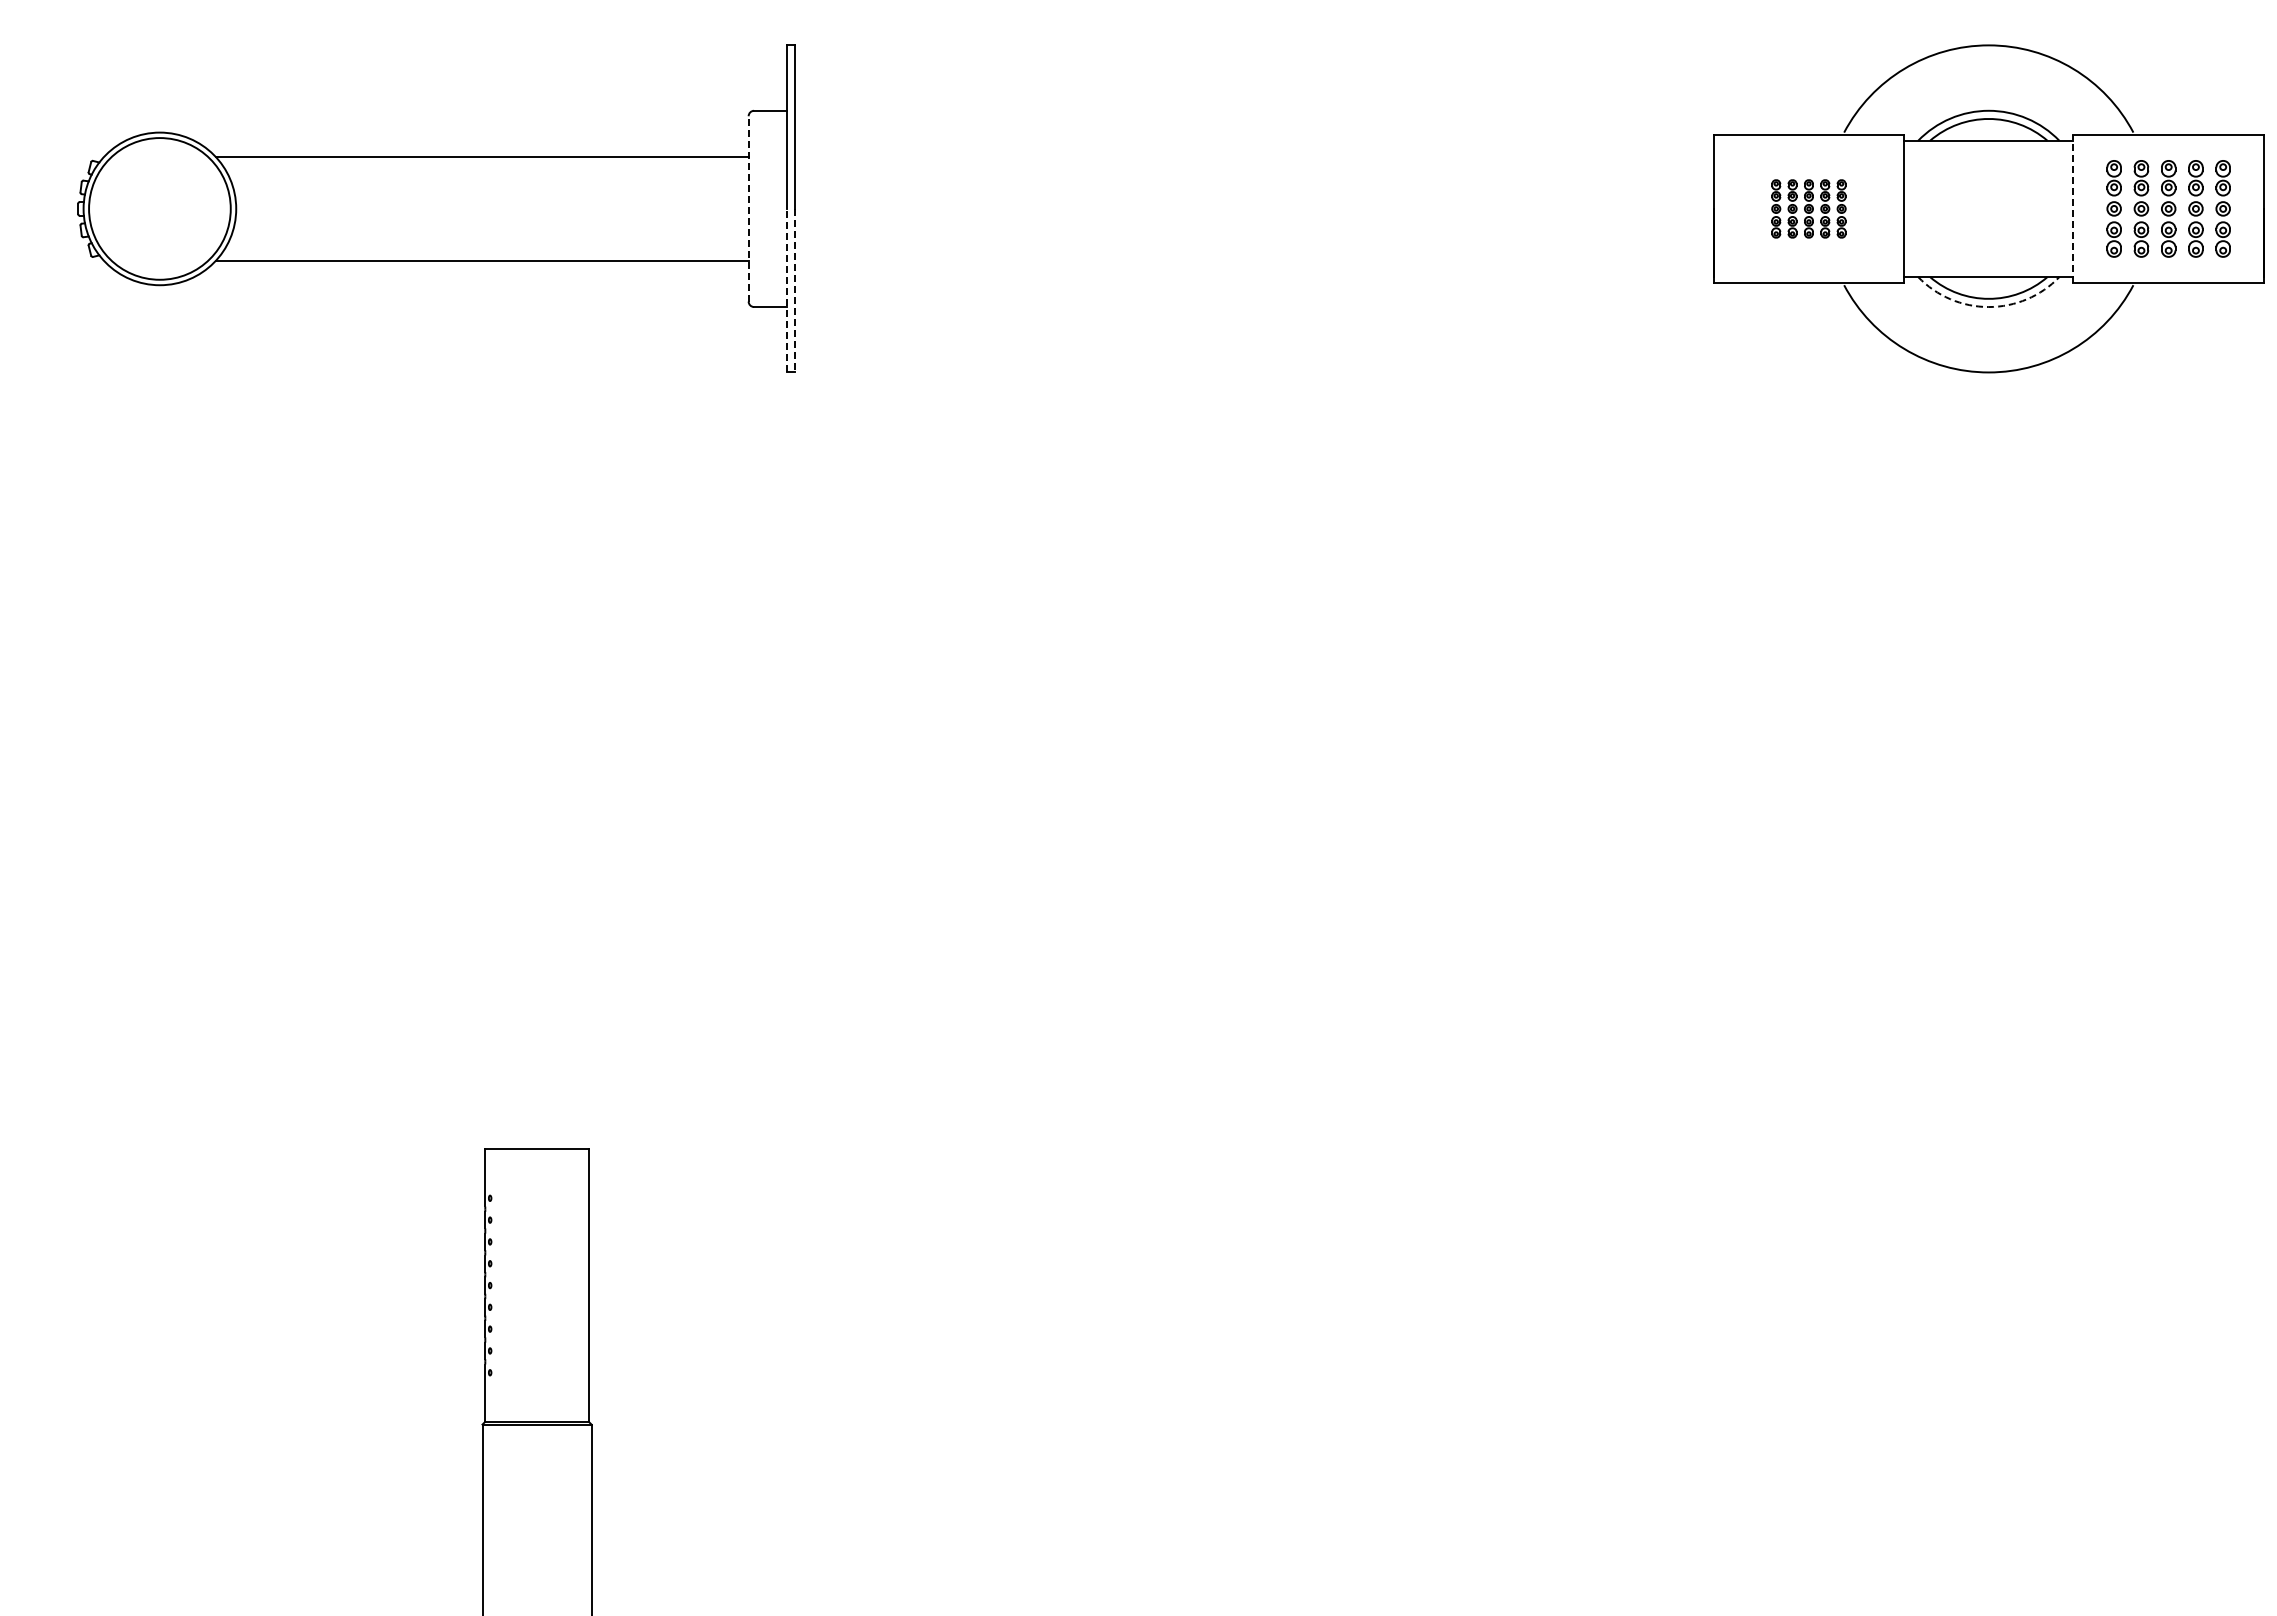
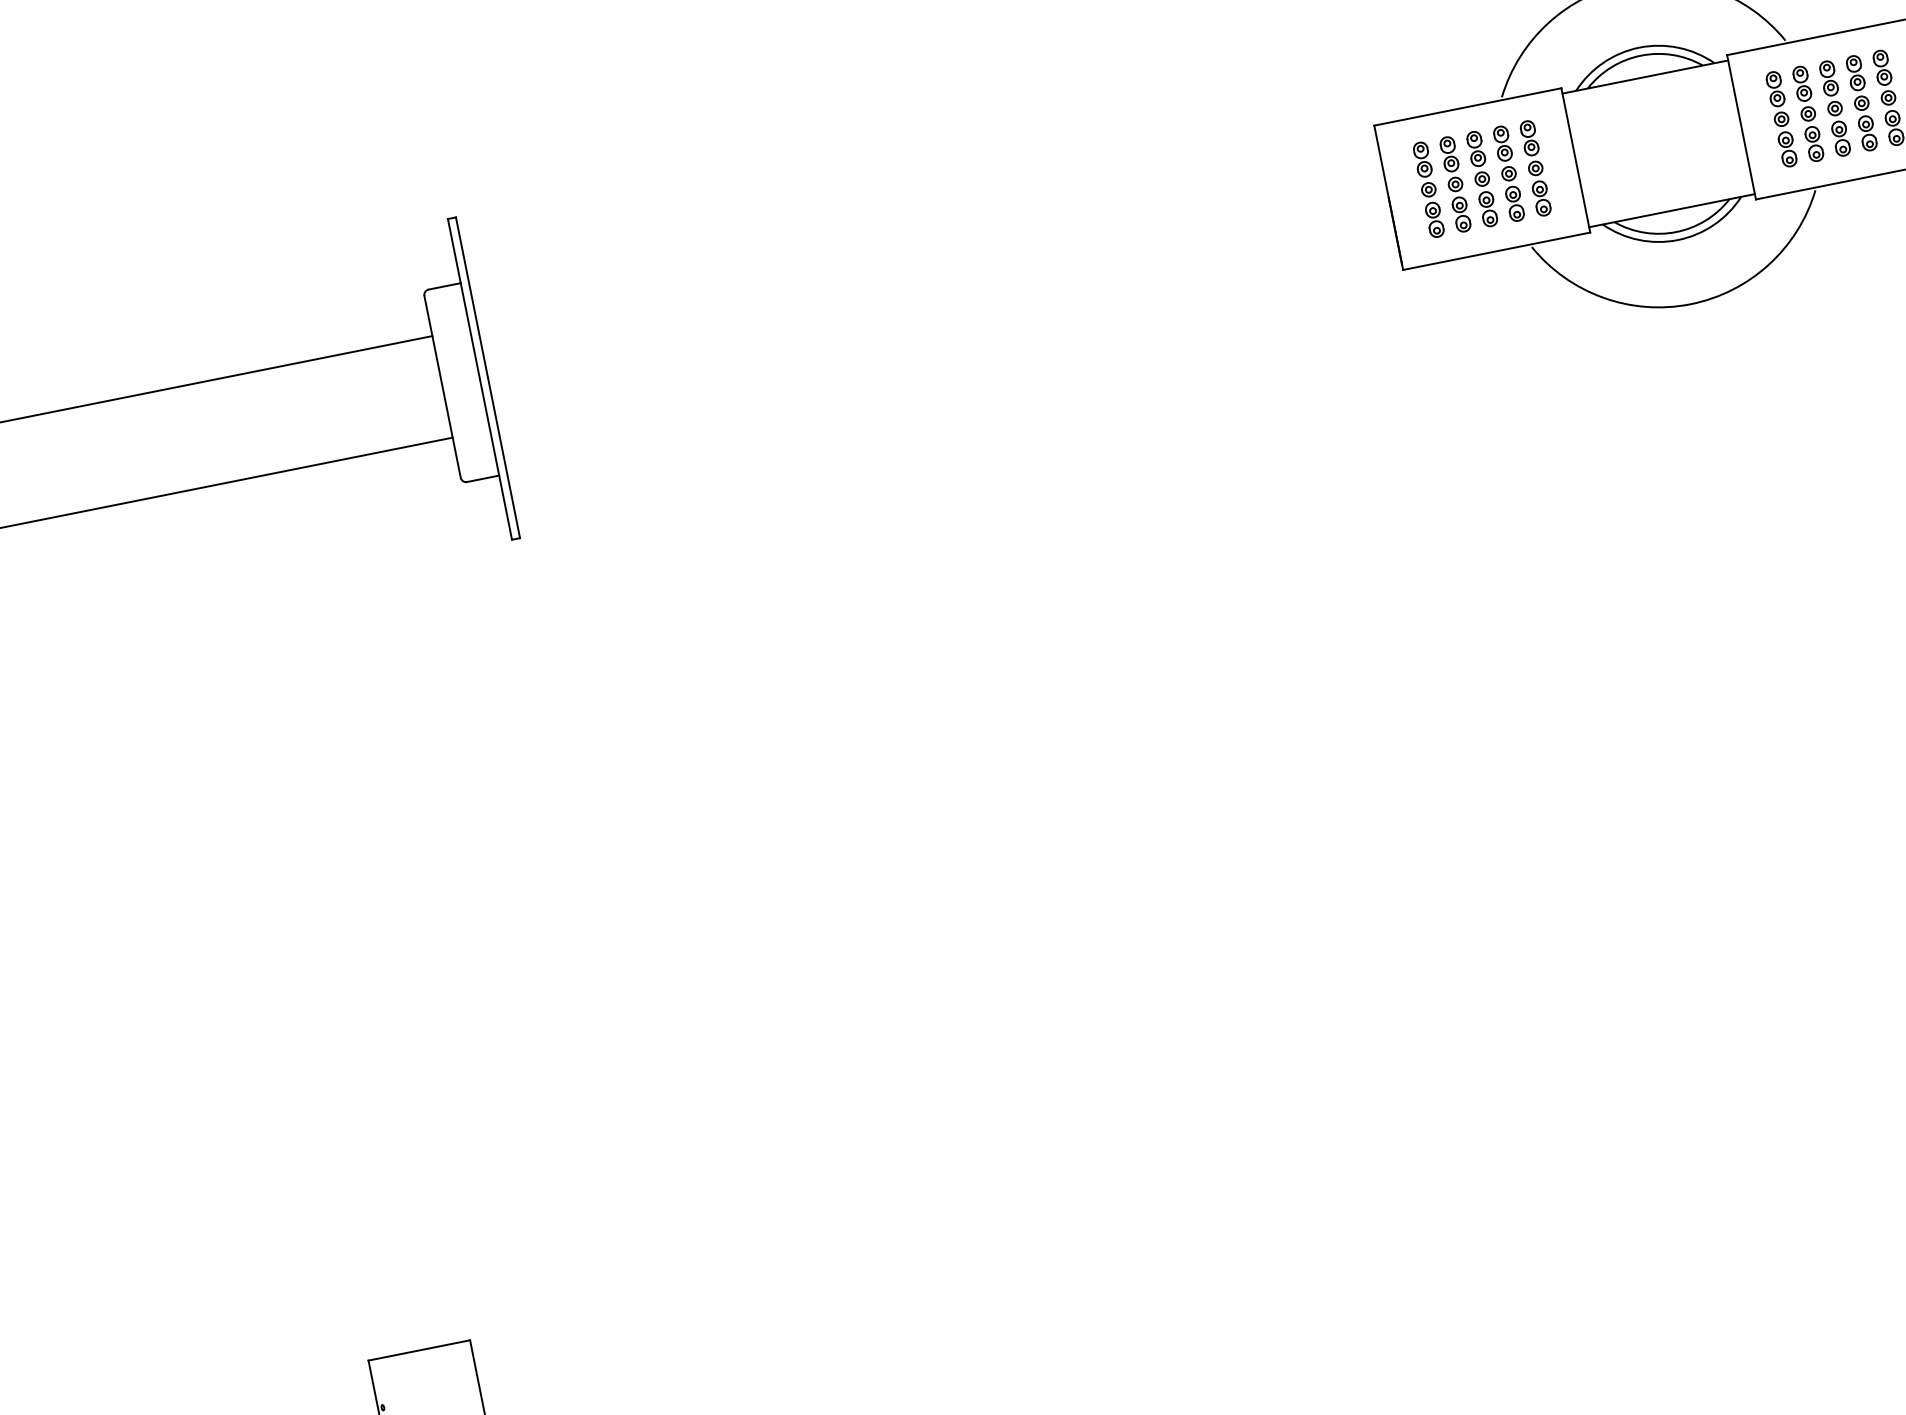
line: (748, 208) -> (442, 386), dashed -> solid
part: (1808, 208) -> (1481, 178), size x1.67
line: (2073, 208) -> (1741, 126), dashed -> solid
line: (786, 290) -> (495, 459), dashed -> solid
line: (794, 290) -> (503, 457), dashed -> solid
arc: (1988, 307) -> (1677, 240), dashed -> solid

